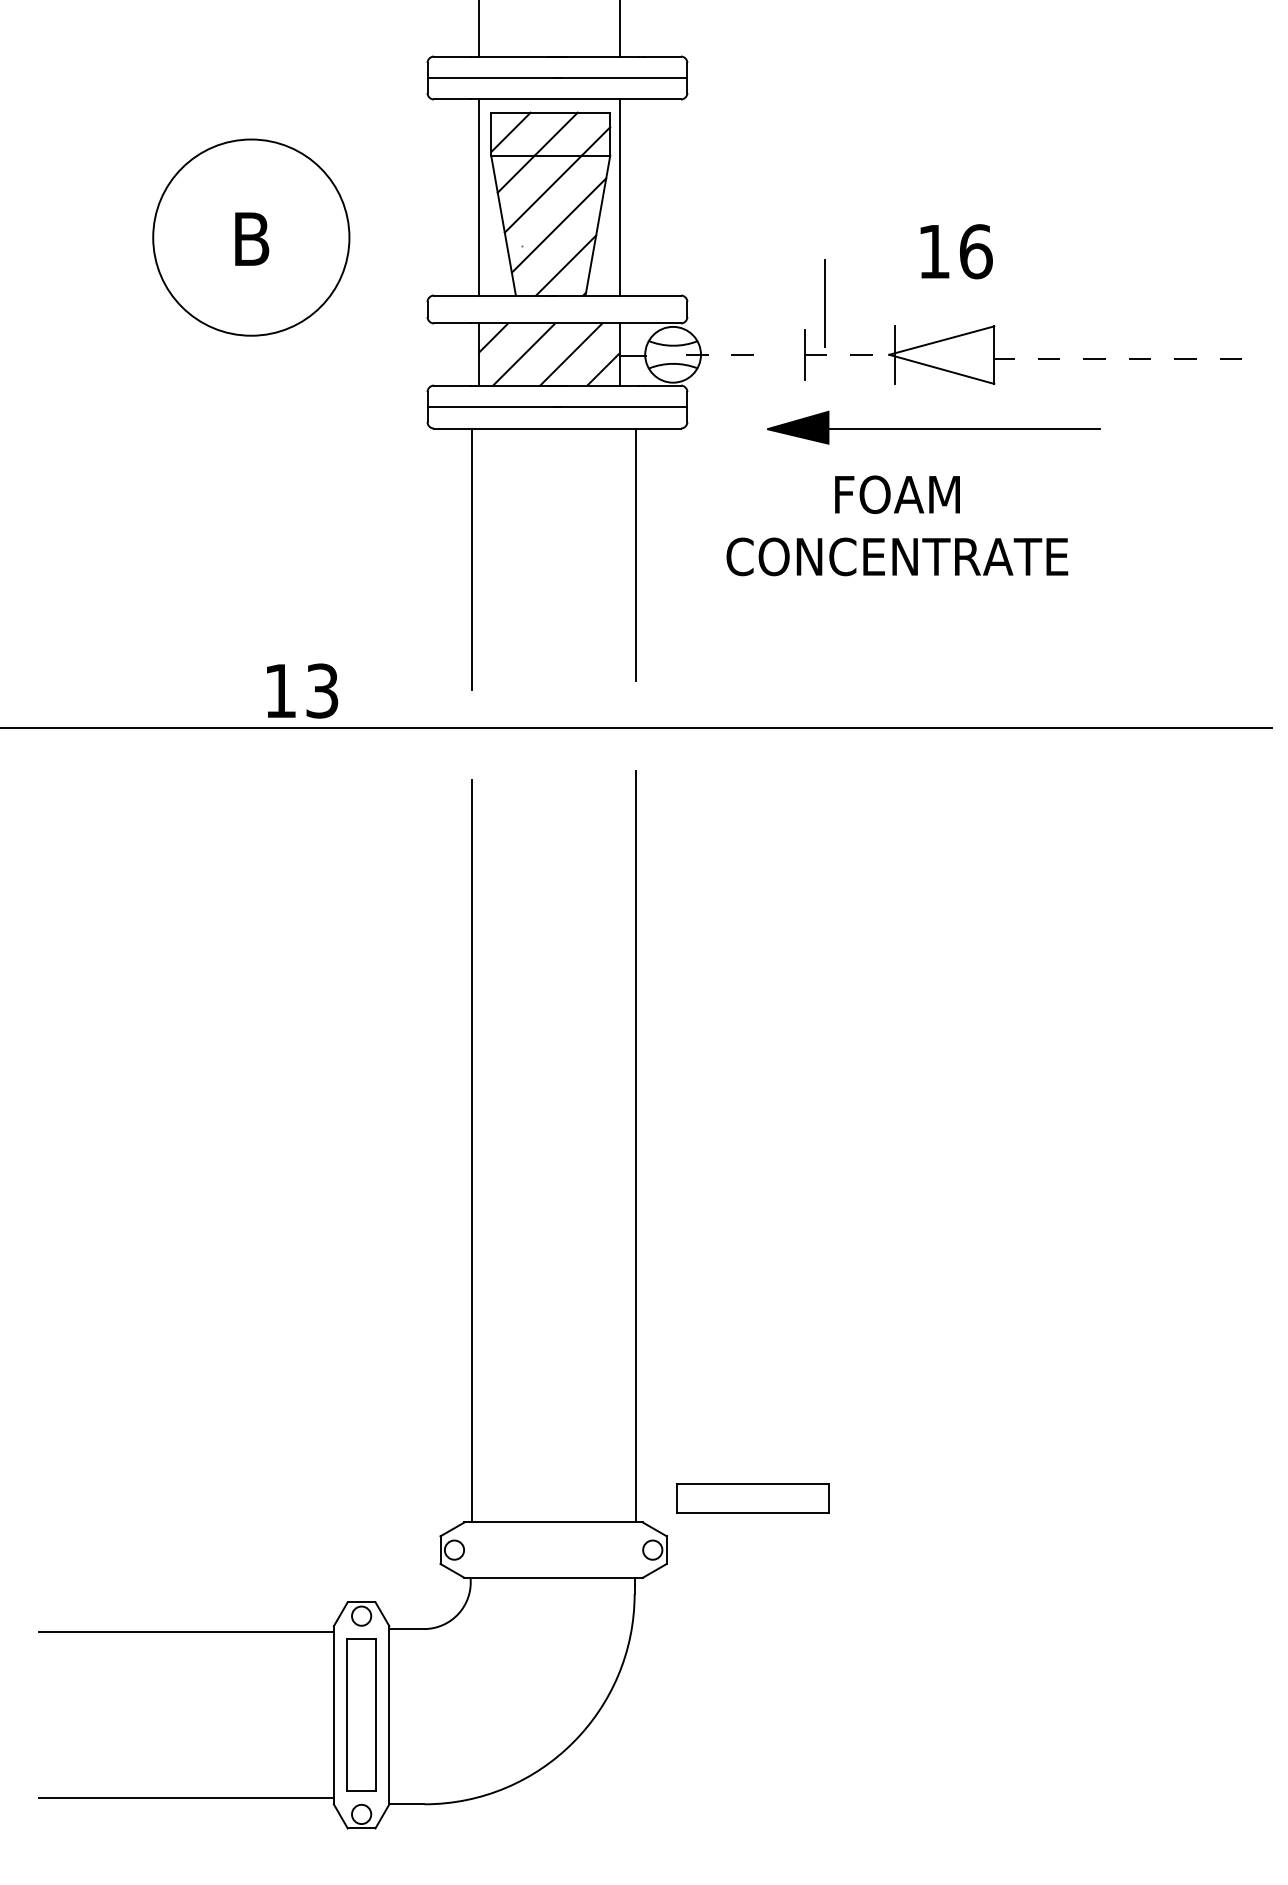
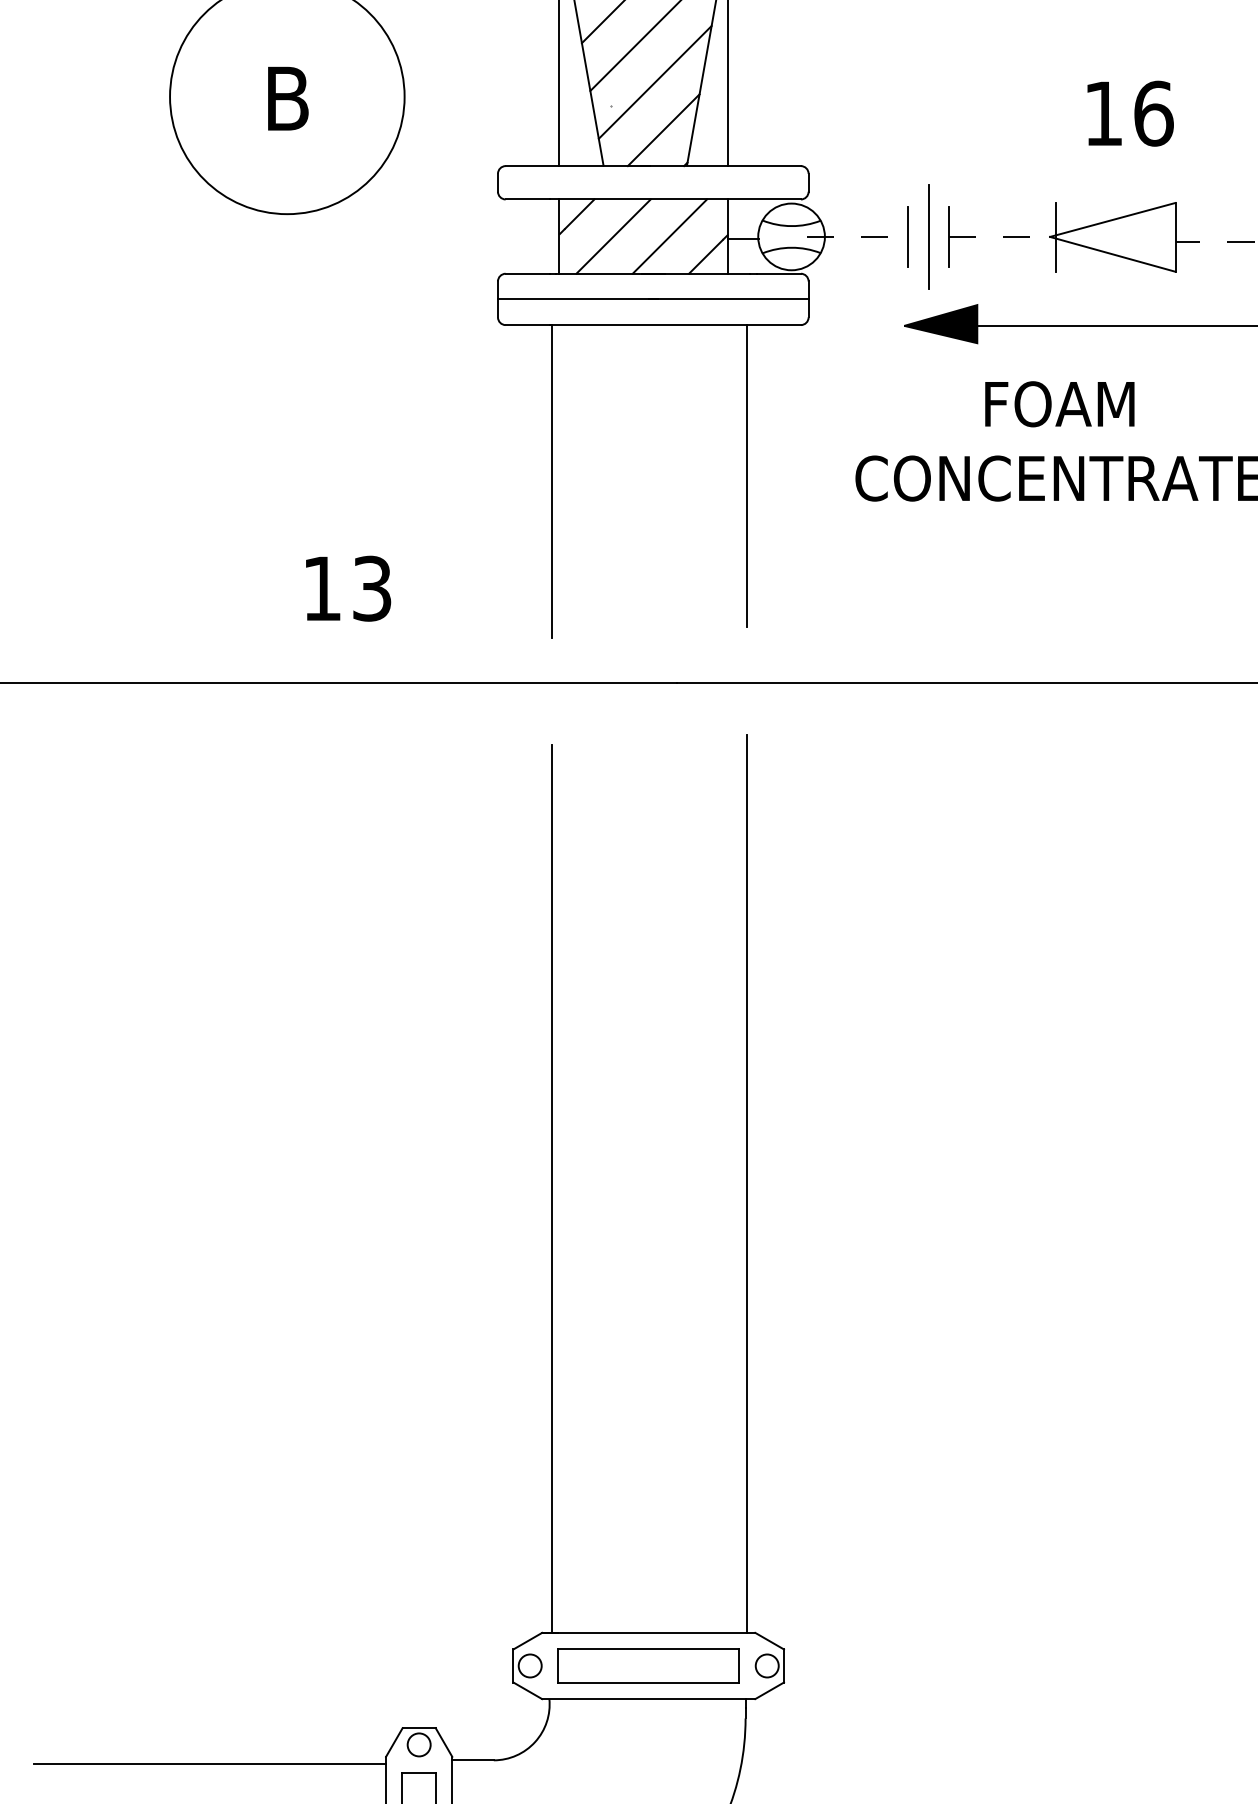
line: (824, 303) -> (928, 236), moved
line: (770, 354) -> (907, 236), added
text: (302, 690) -> (348, 588), moved
part: (752, 1498) -> (648, 1666), moved

